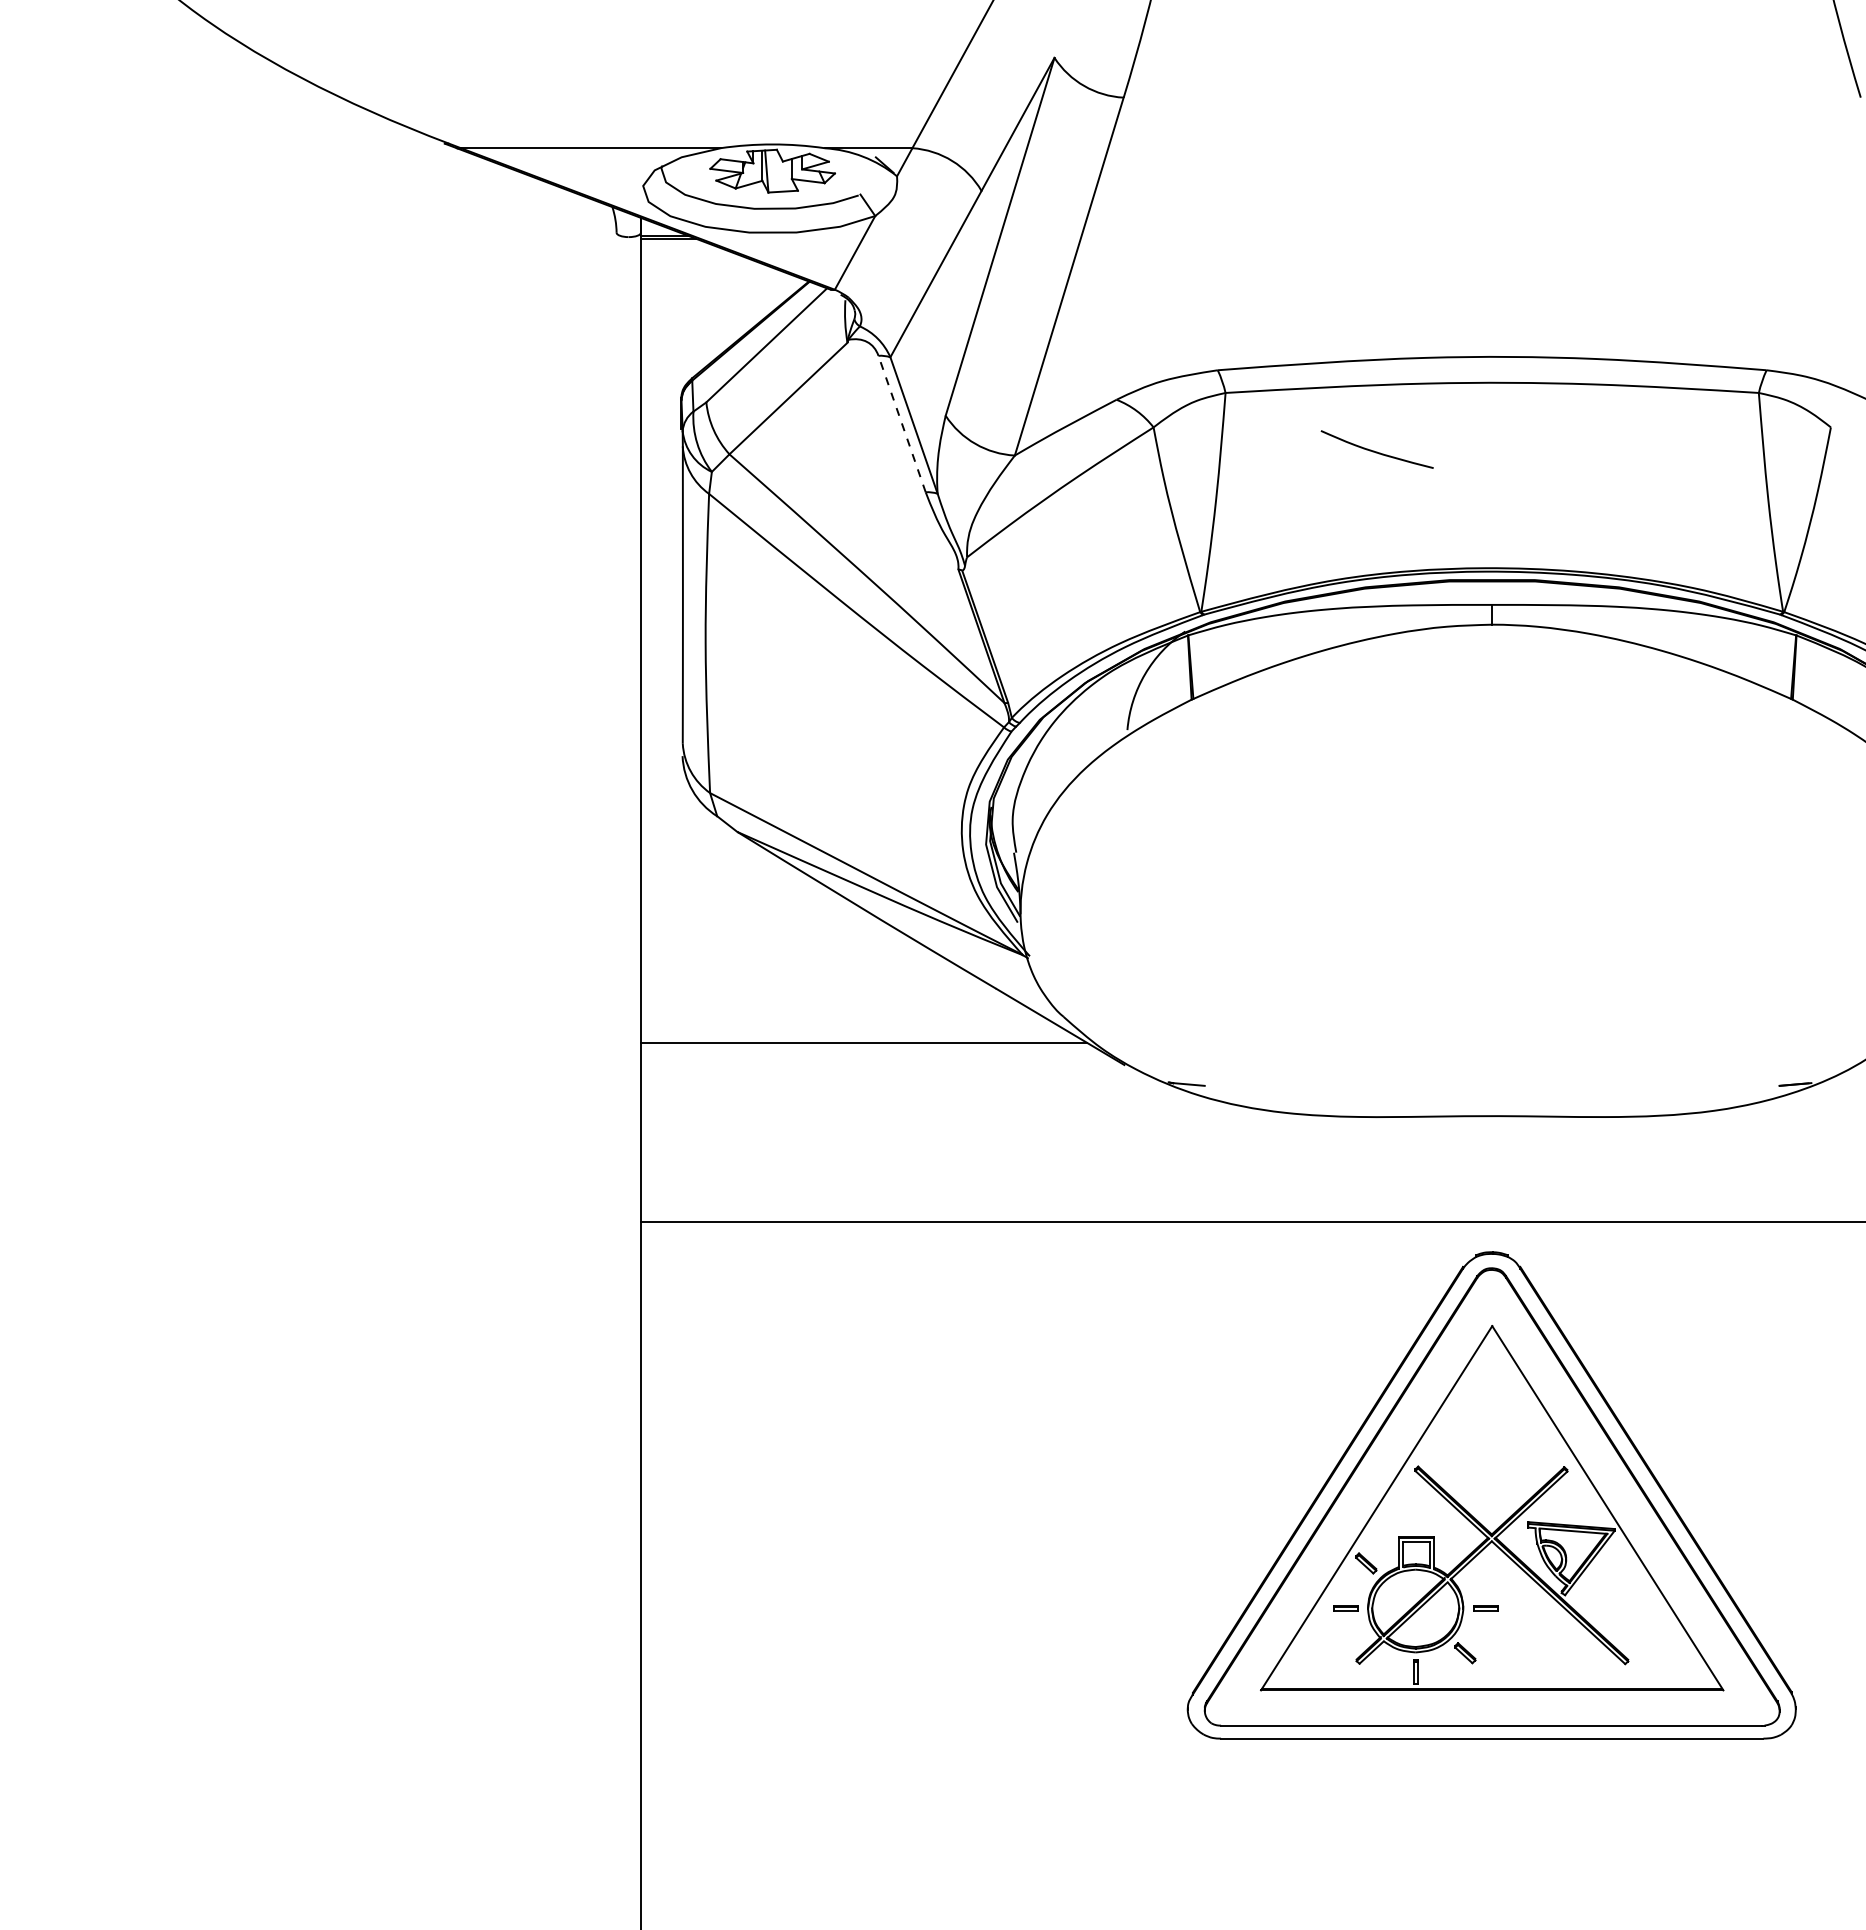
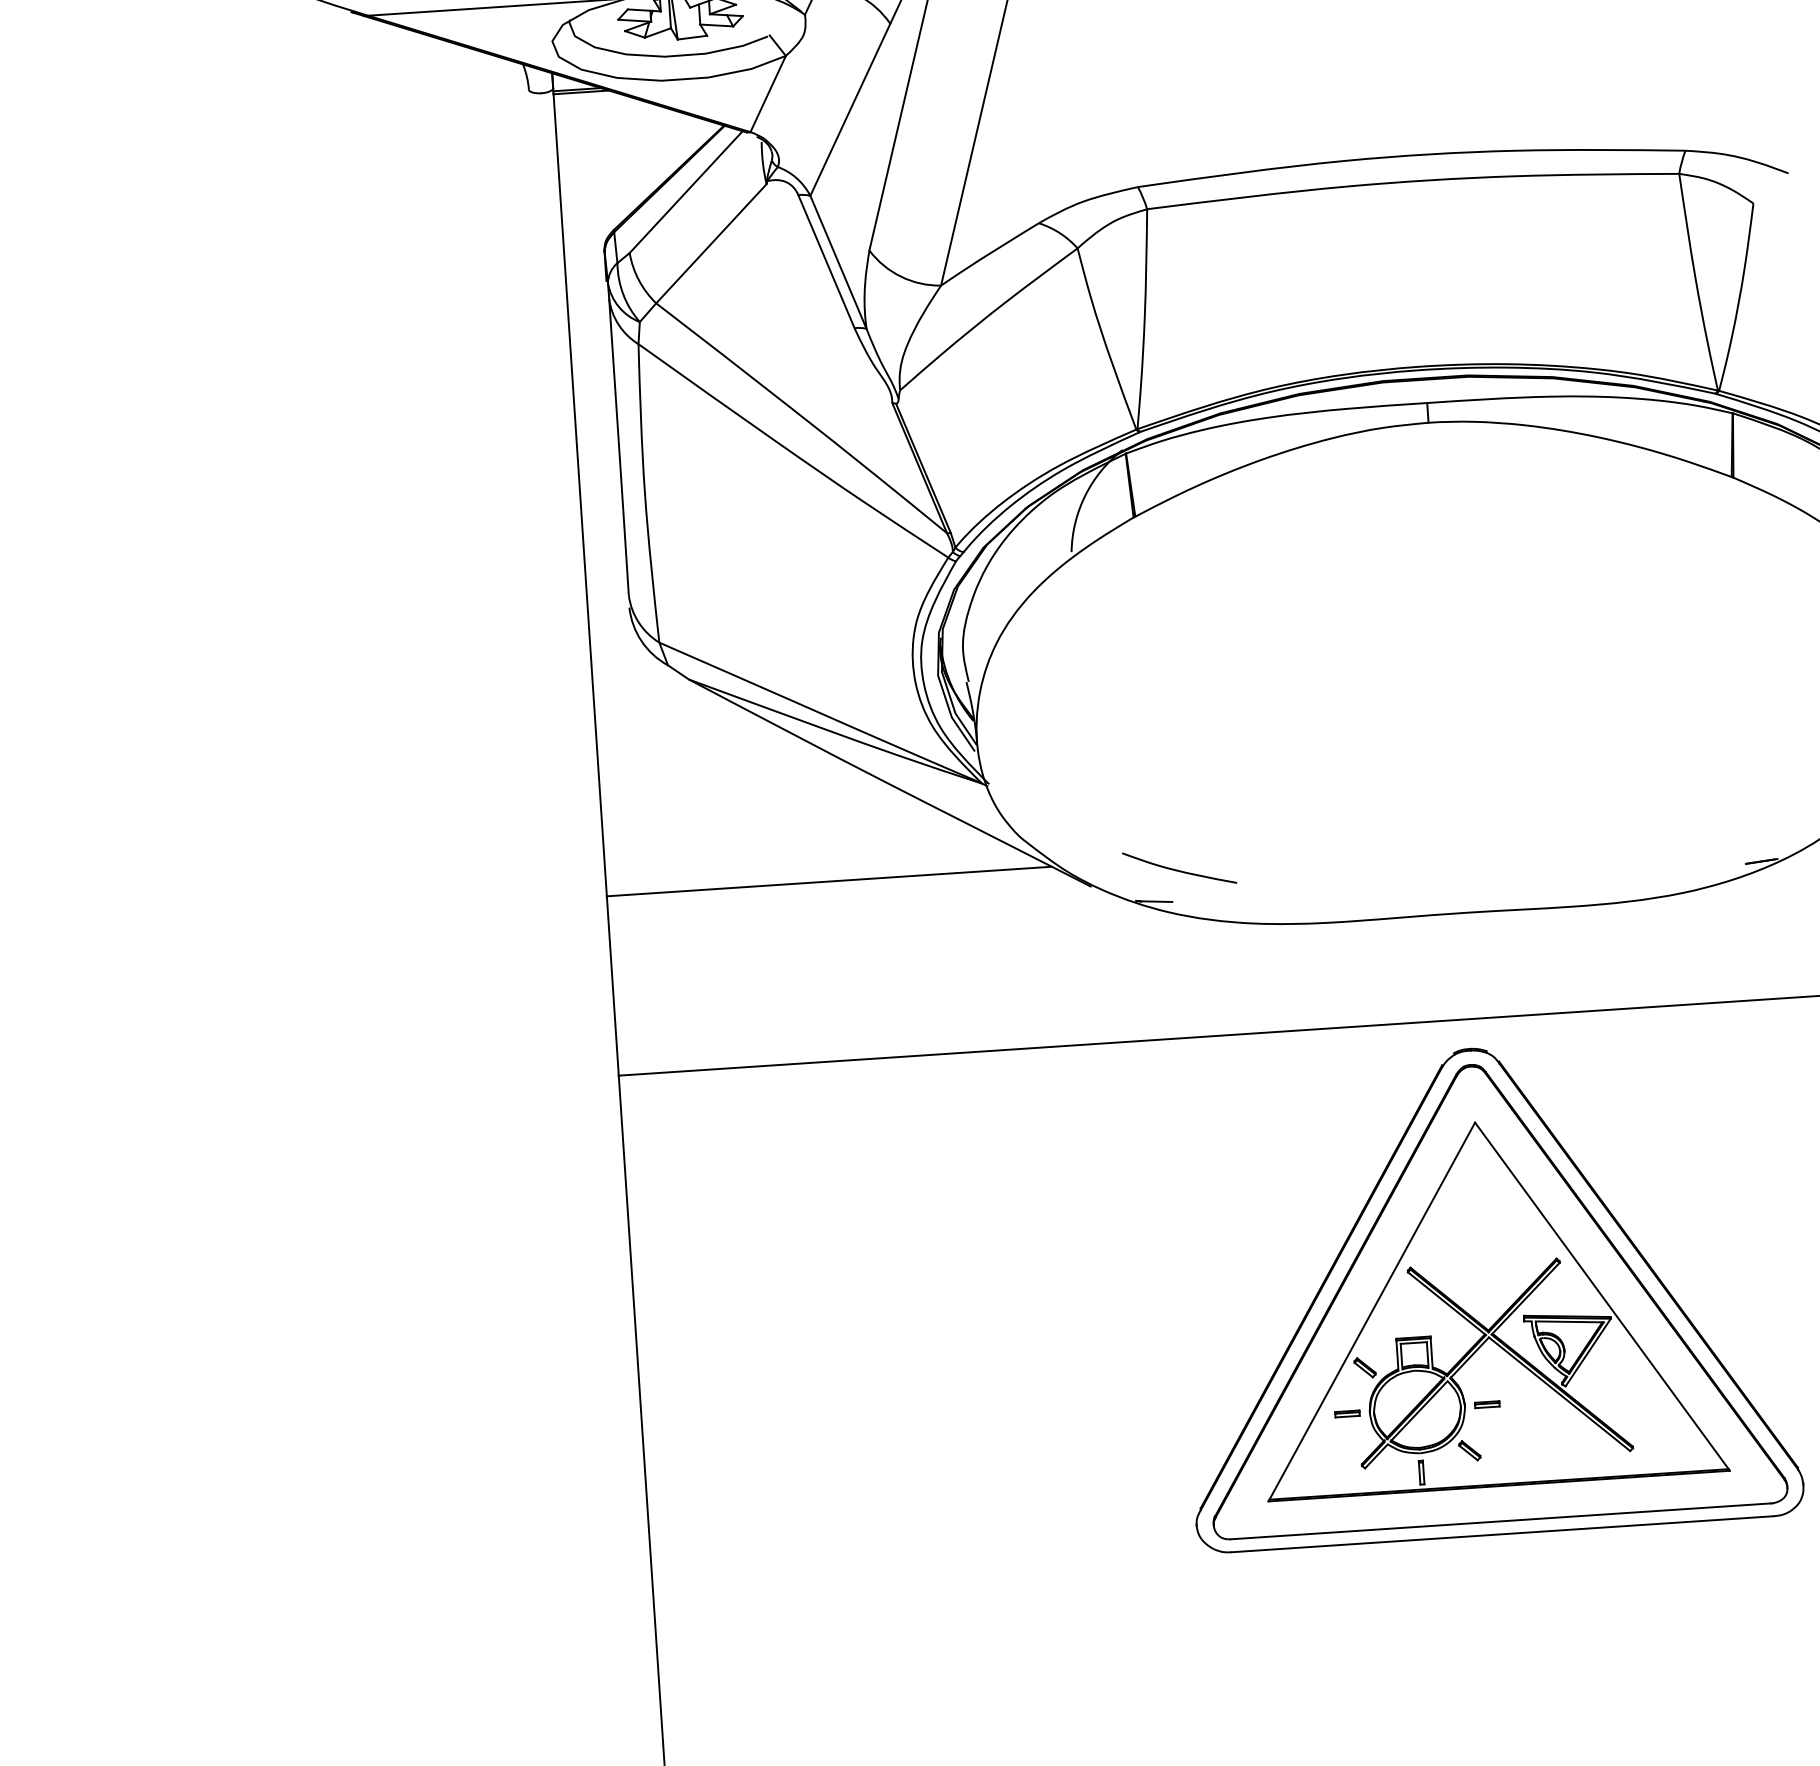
line: (901, 423) -> (825, 261), dashed -> solid
curve: (1376, 451) -> (1178, 870), moved

